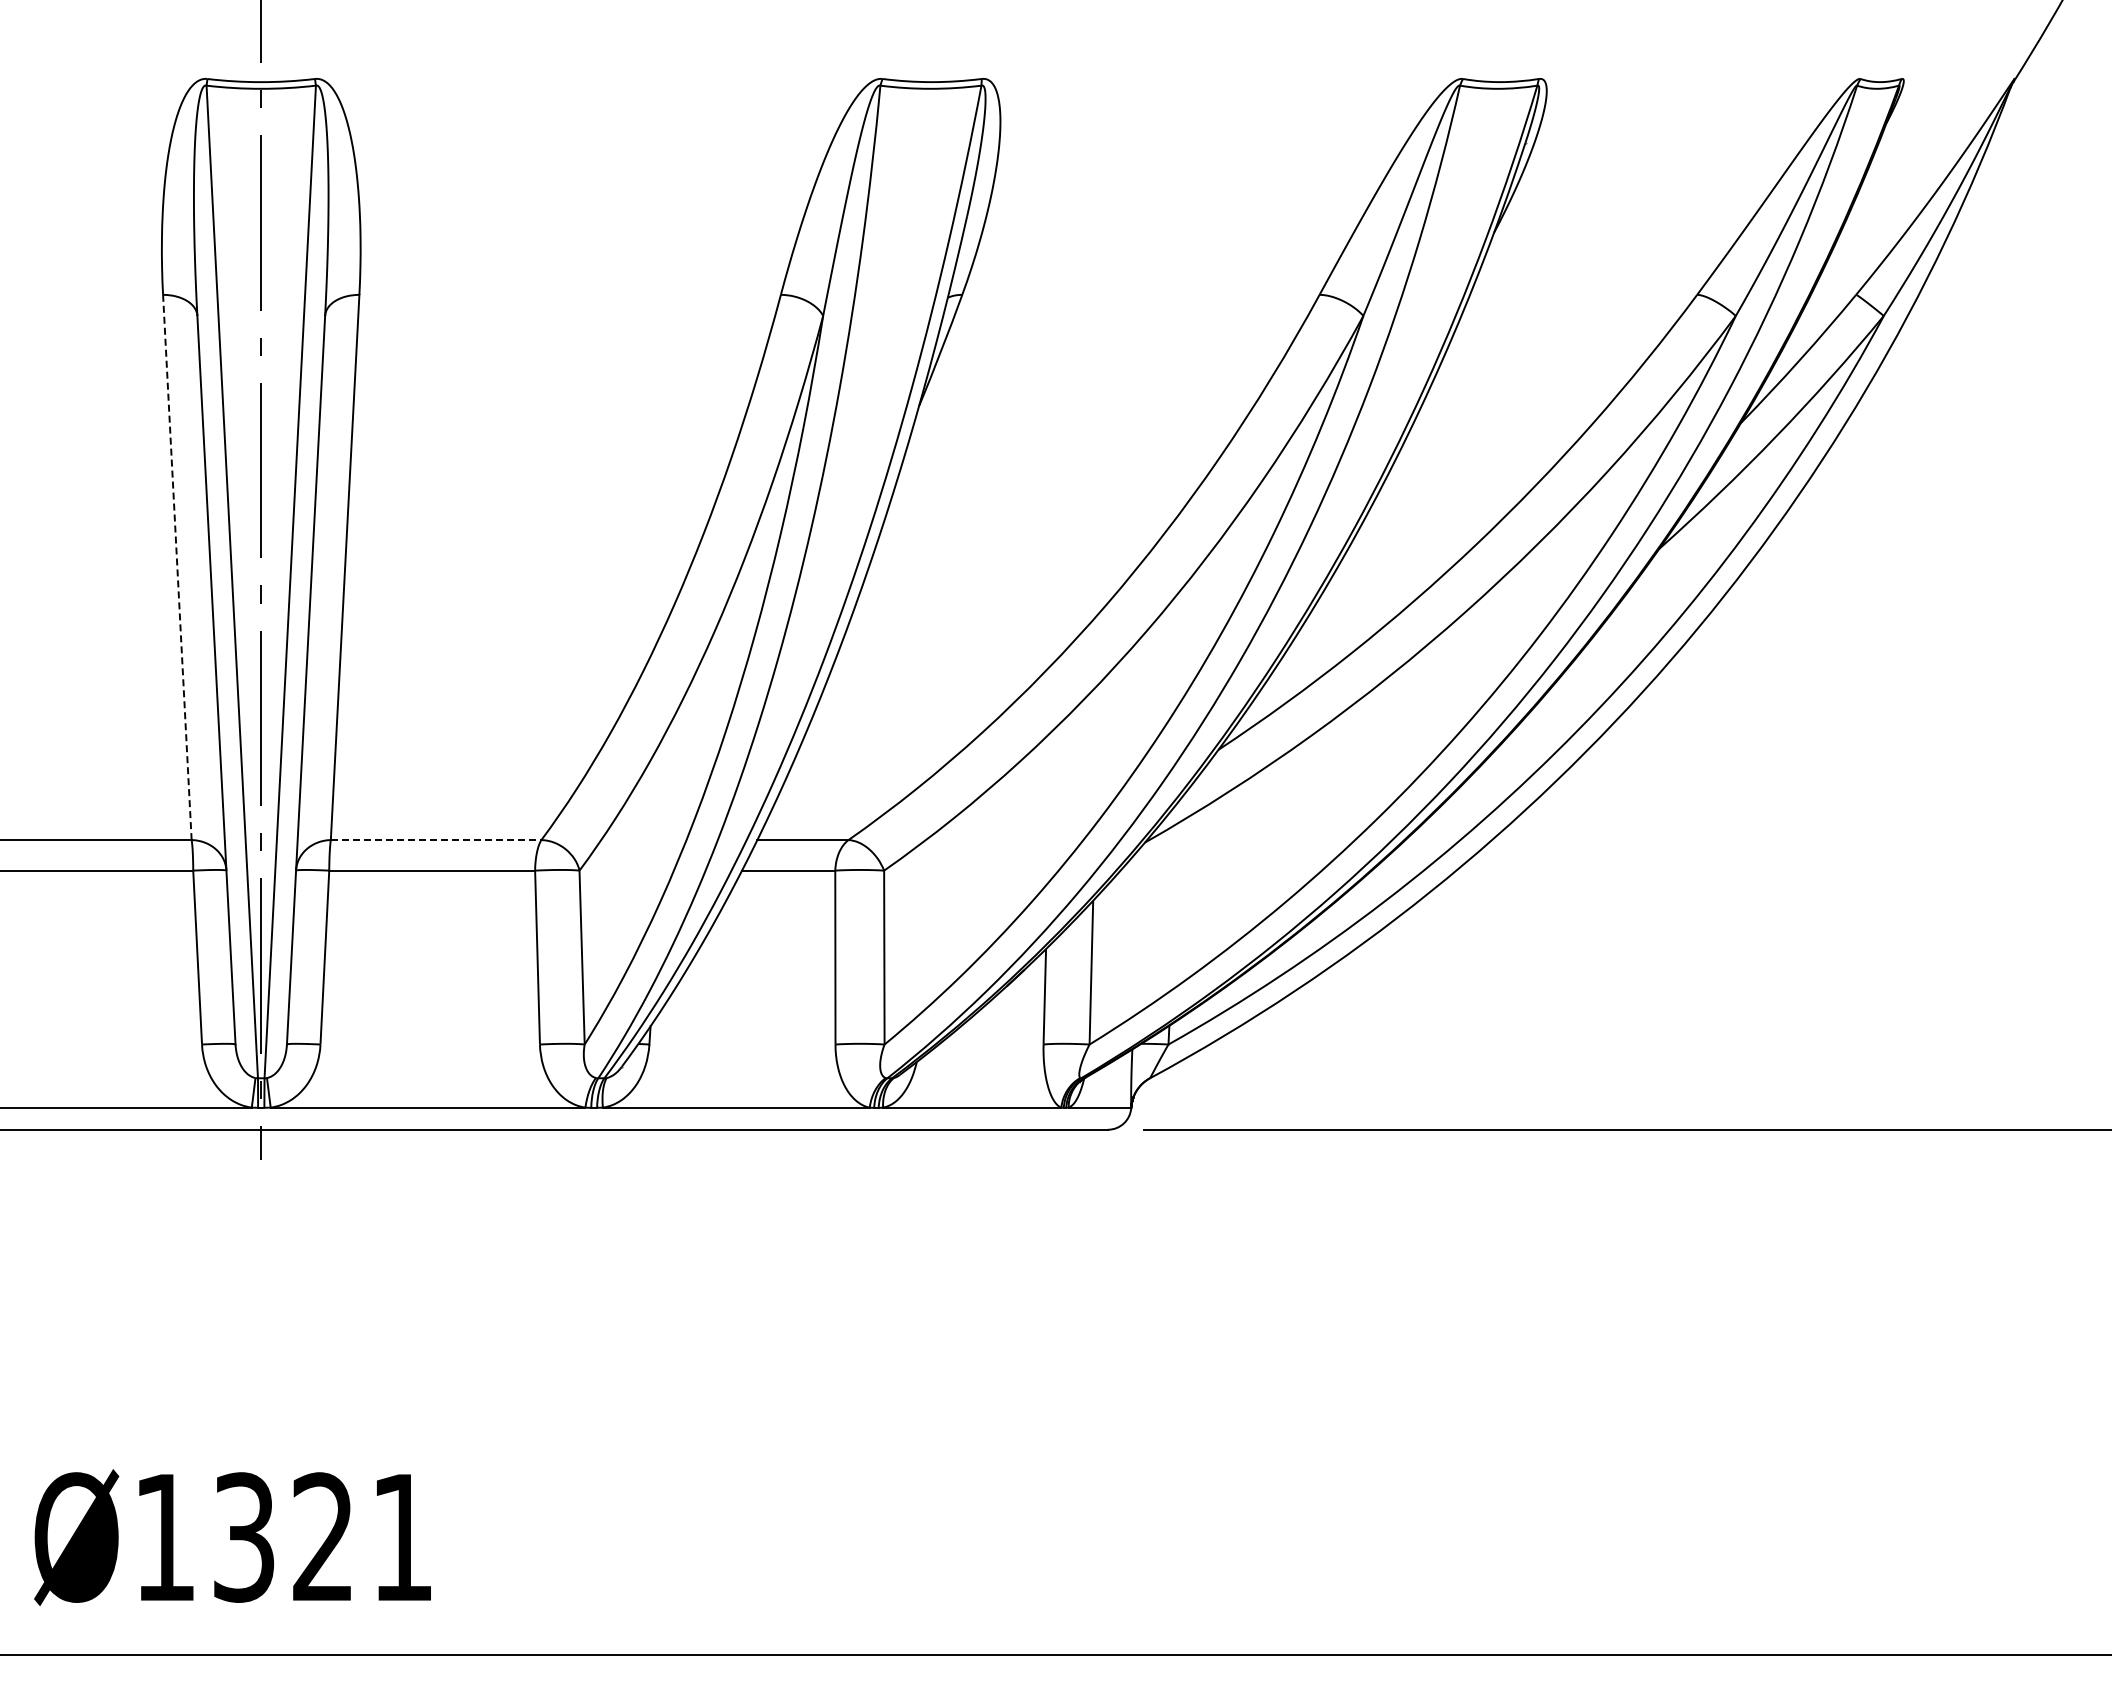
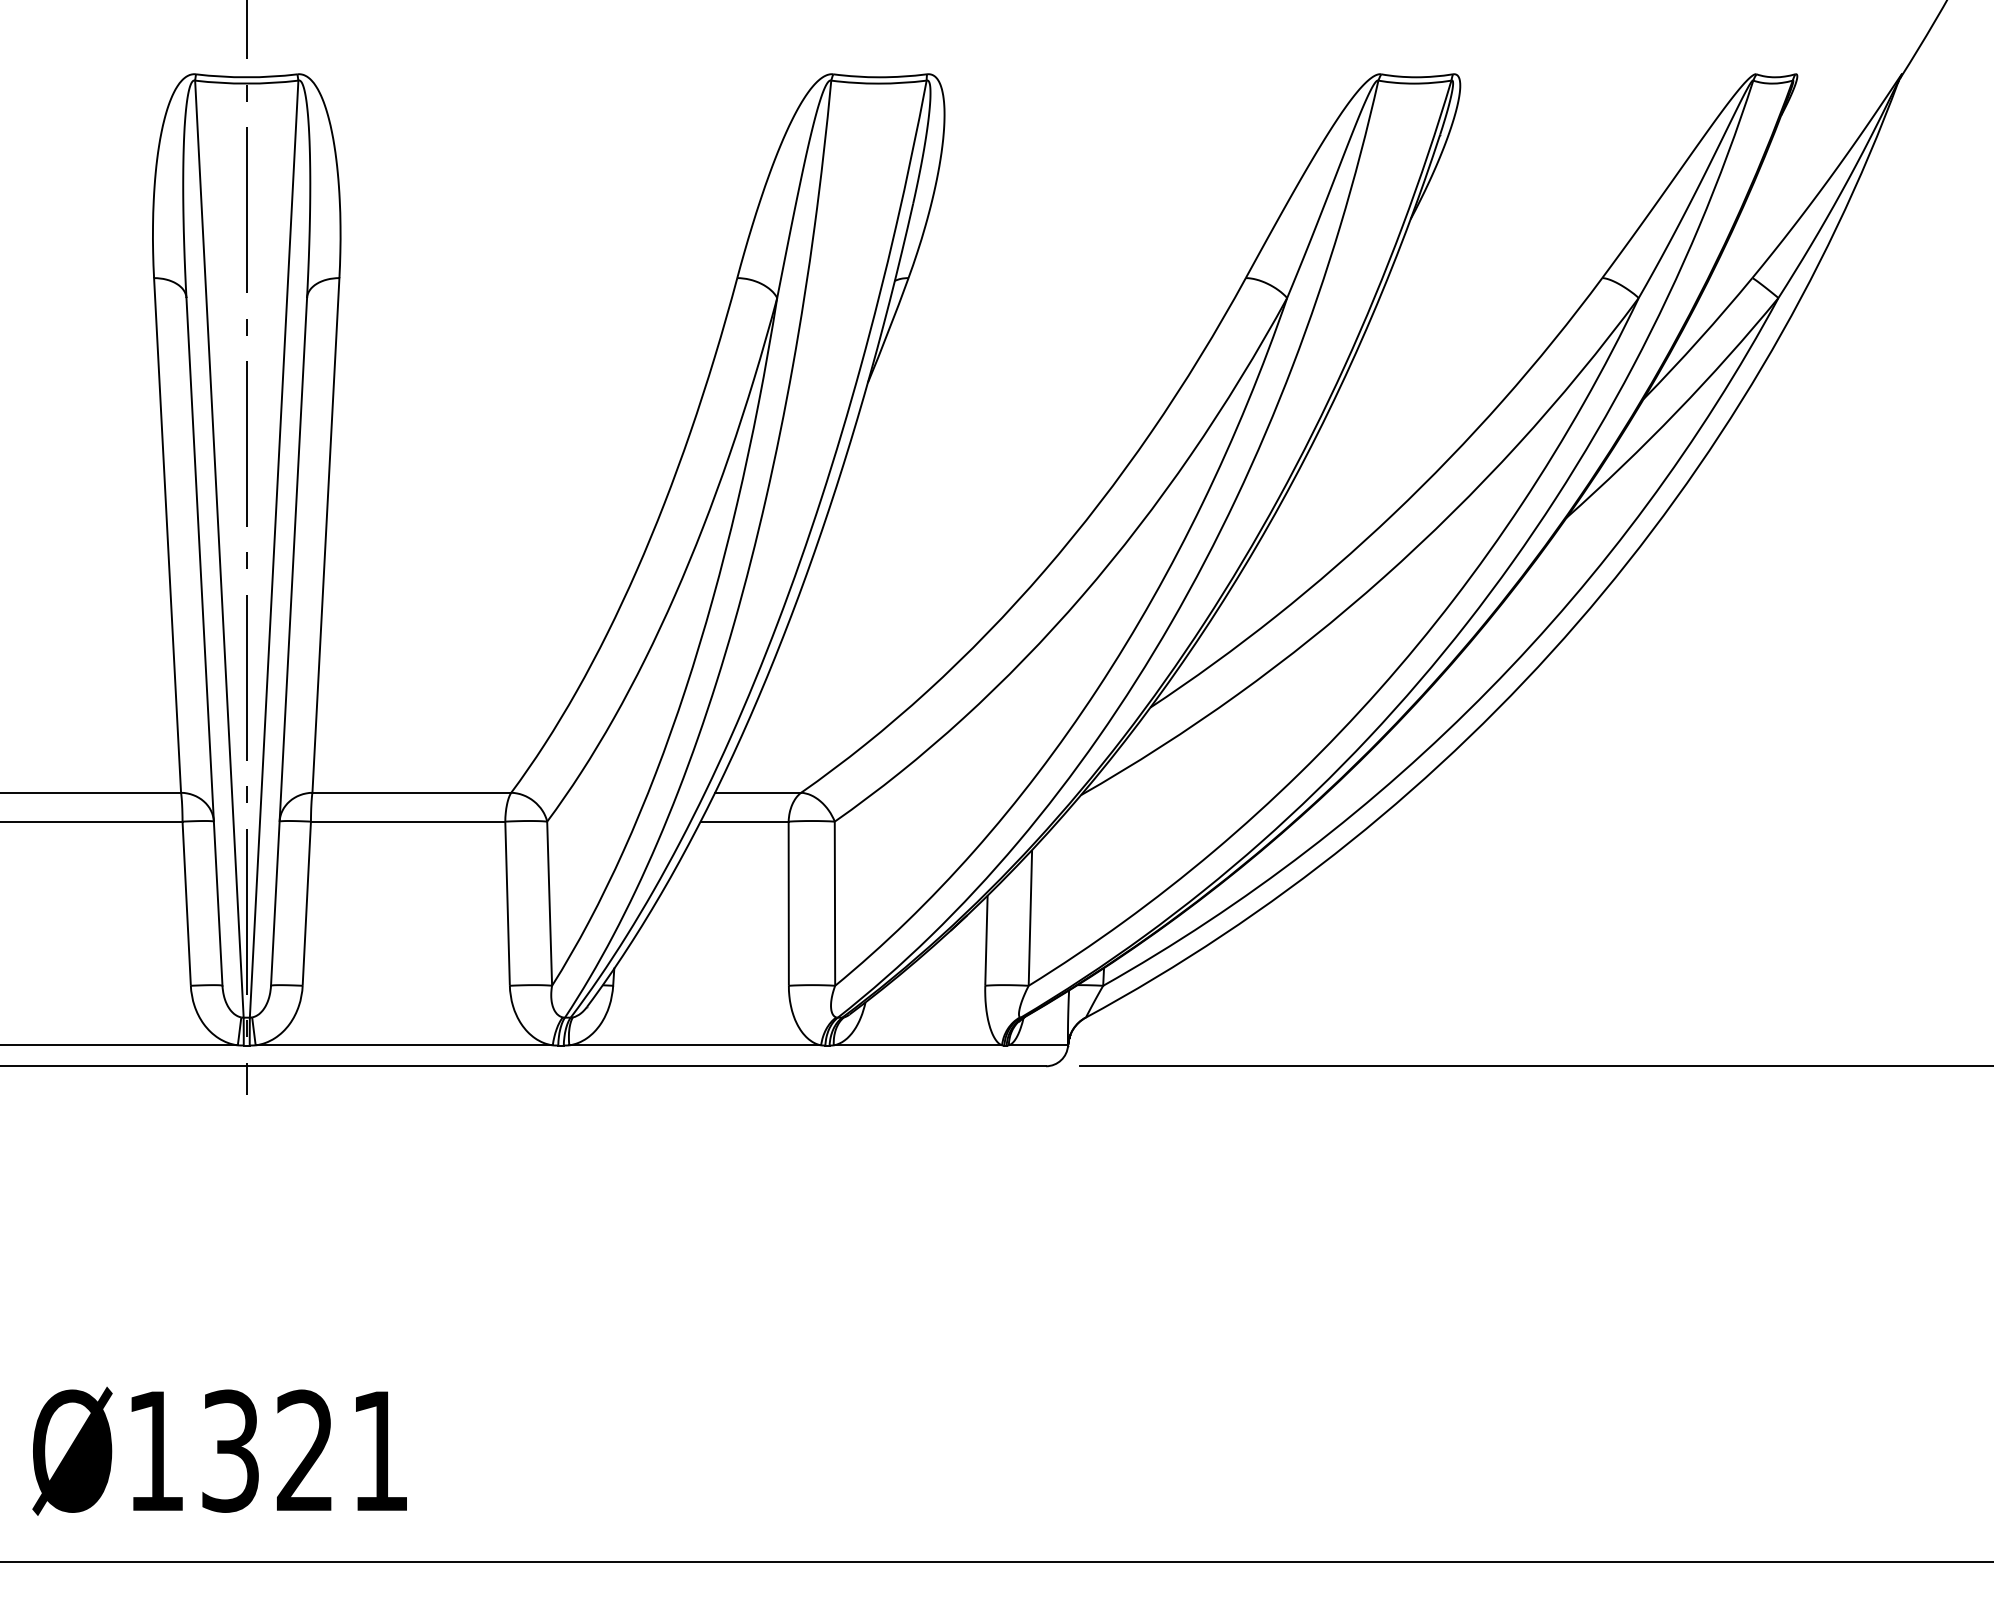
line: (177, 567) -> (167, 535), dashed -> solid
line: (436, 840) -> (412, 793), dashed -> solid

